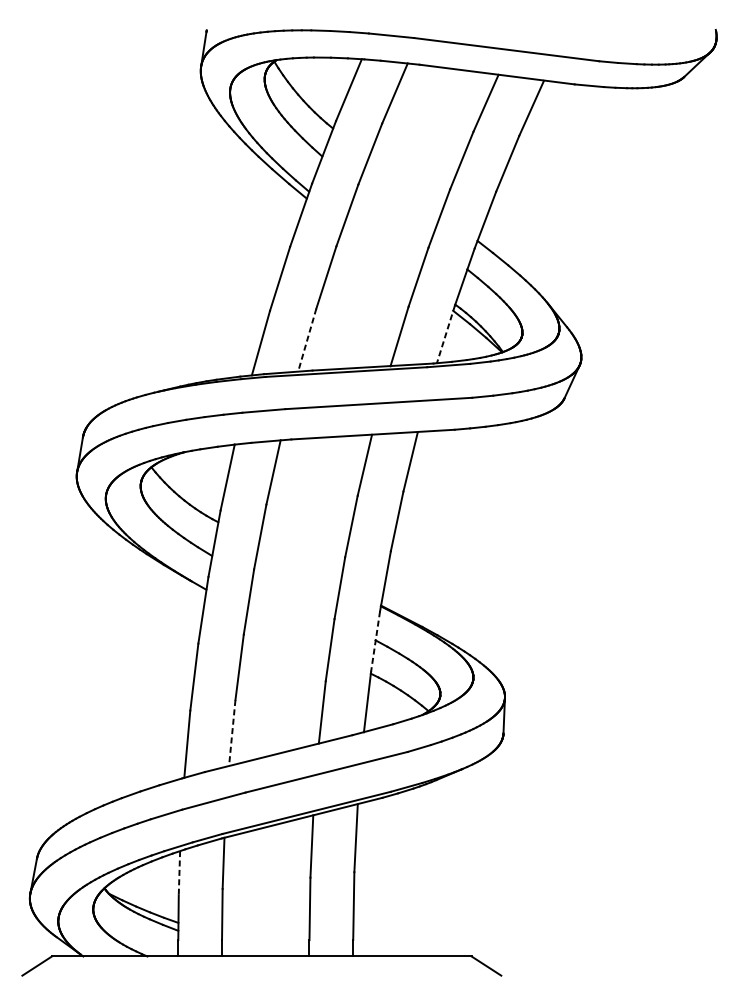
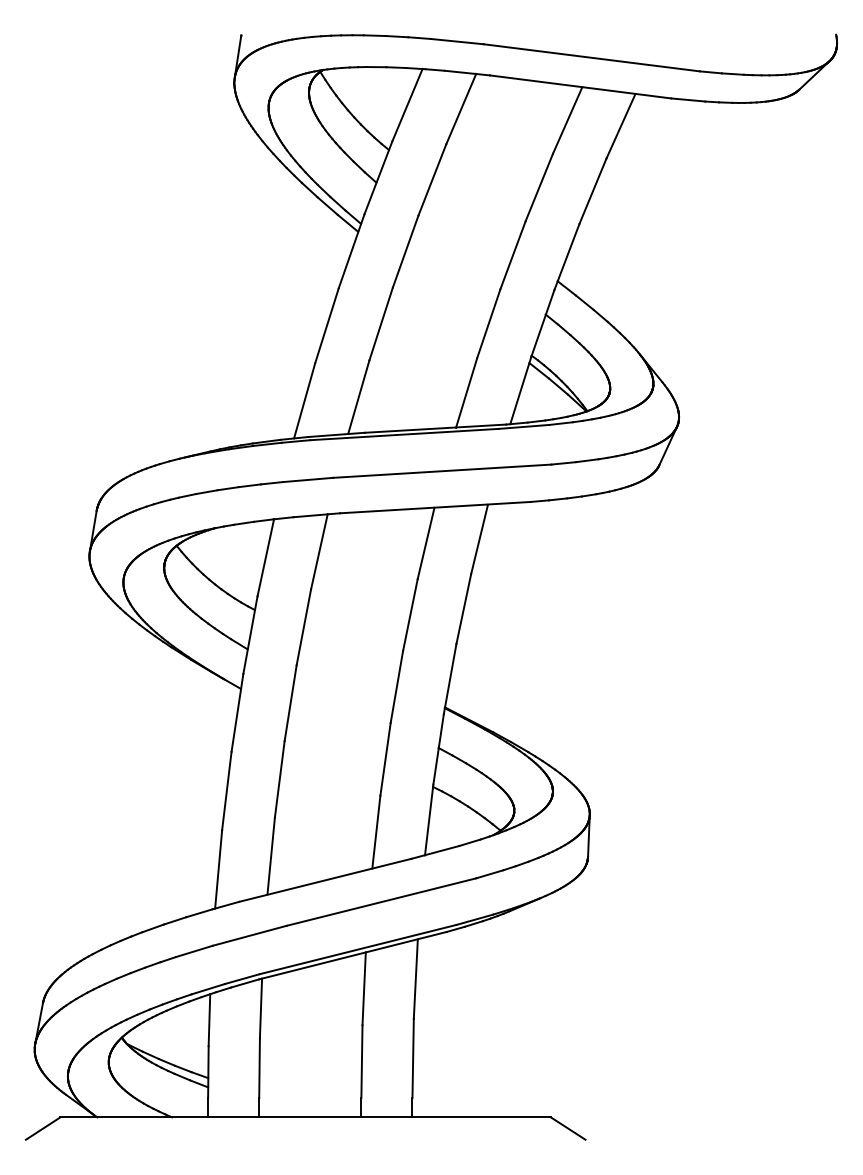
line: (445, 334) -> (520, 390), dashed -> solid
line: (307, 340) -> (358, 397), dashed -> solid
line: (375, 641) -> (438, 749), dashed -> solid
line: (232, 733) -> (271, 856), dashed -> solid
line: (179, 873) -> (209, 1020), dashed -> solid

